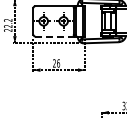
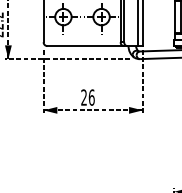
line: (55, 36) -> (85, 46), dashed -> solid

